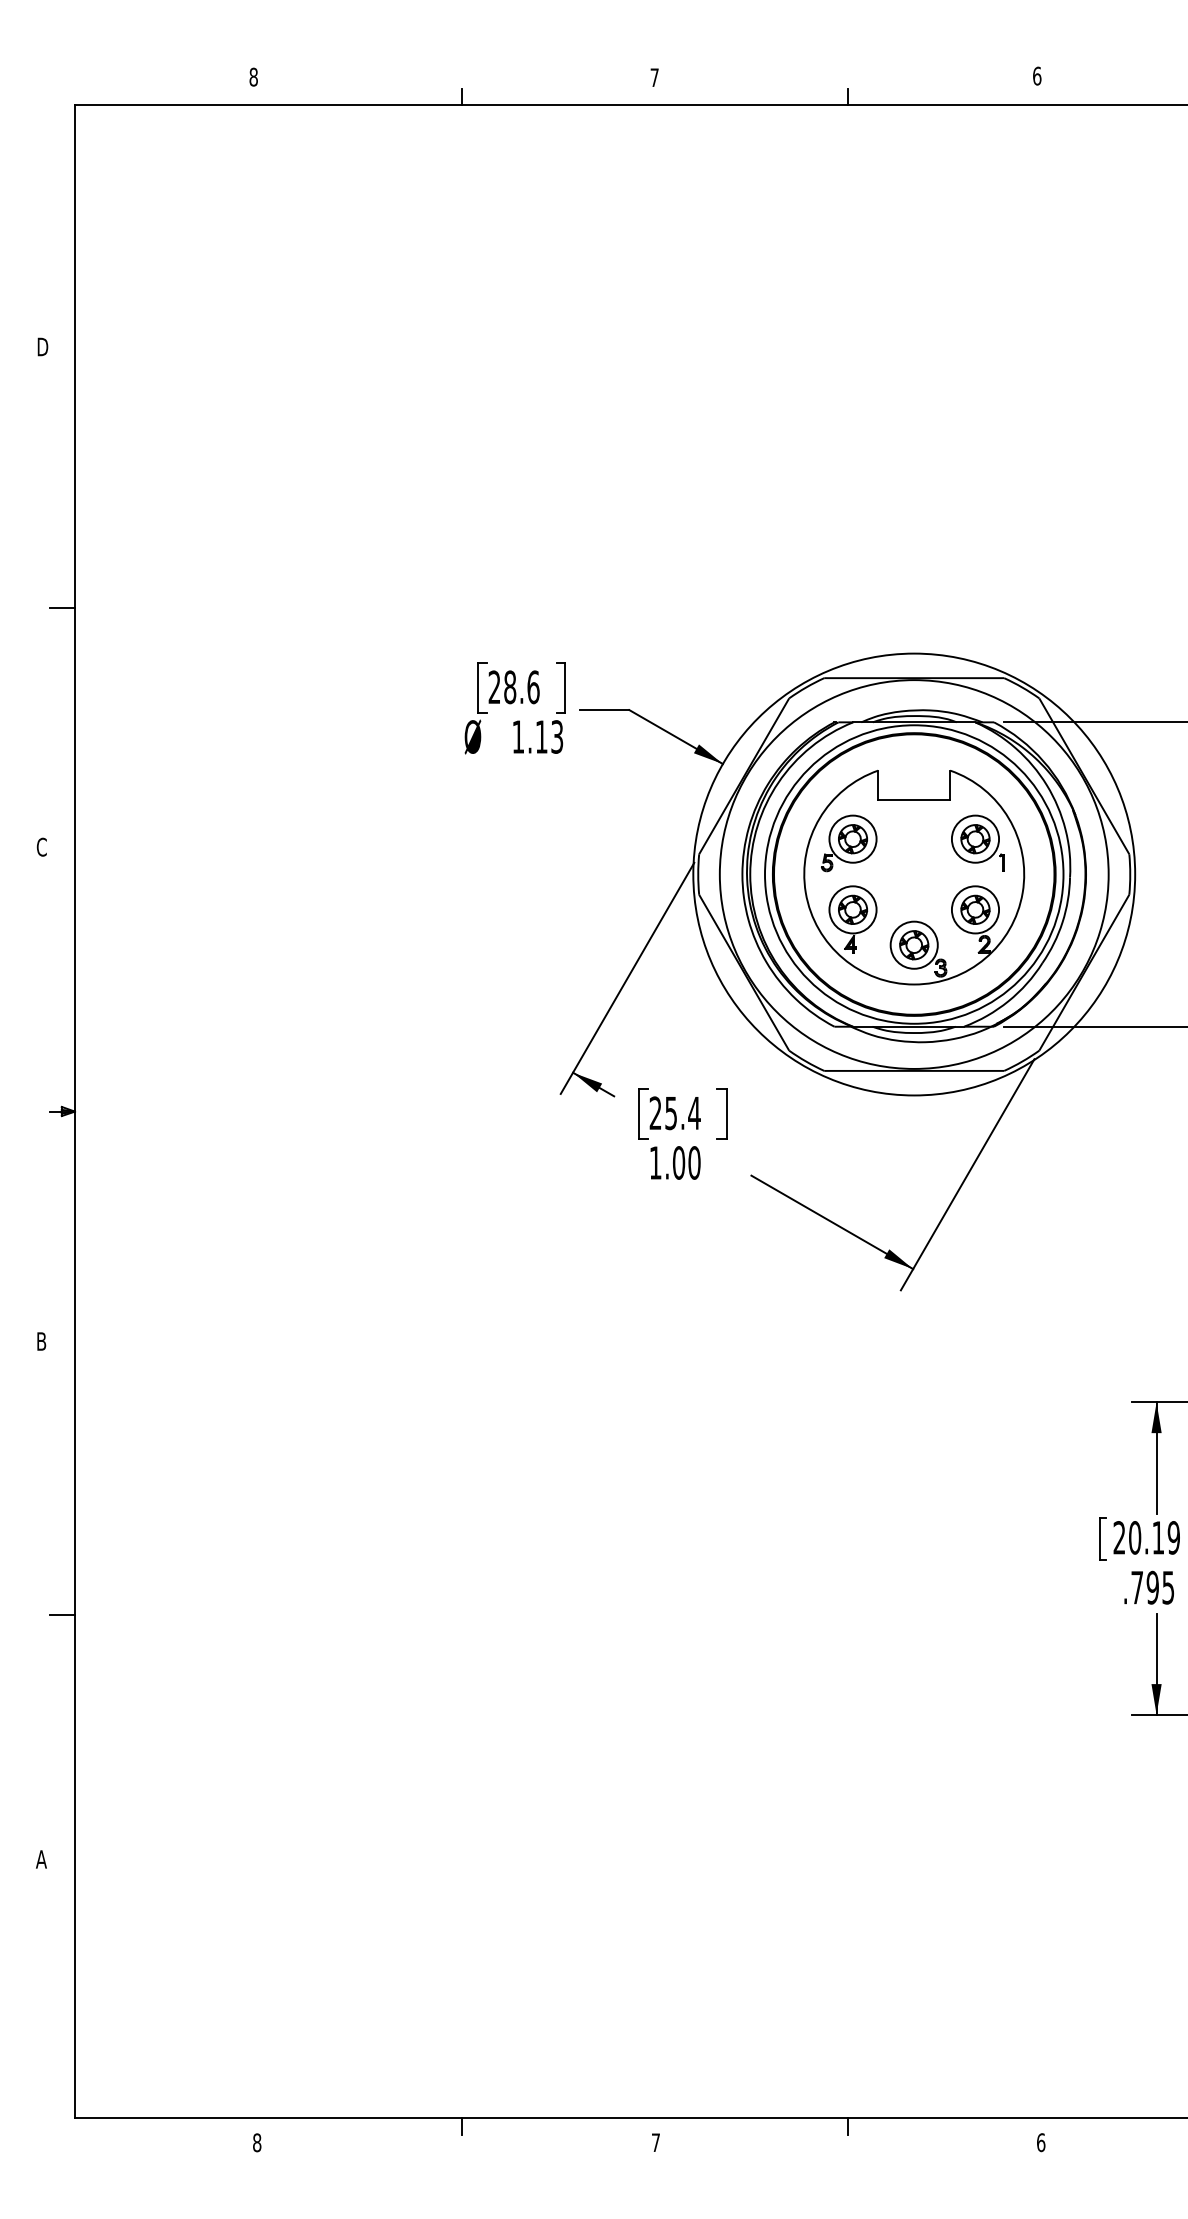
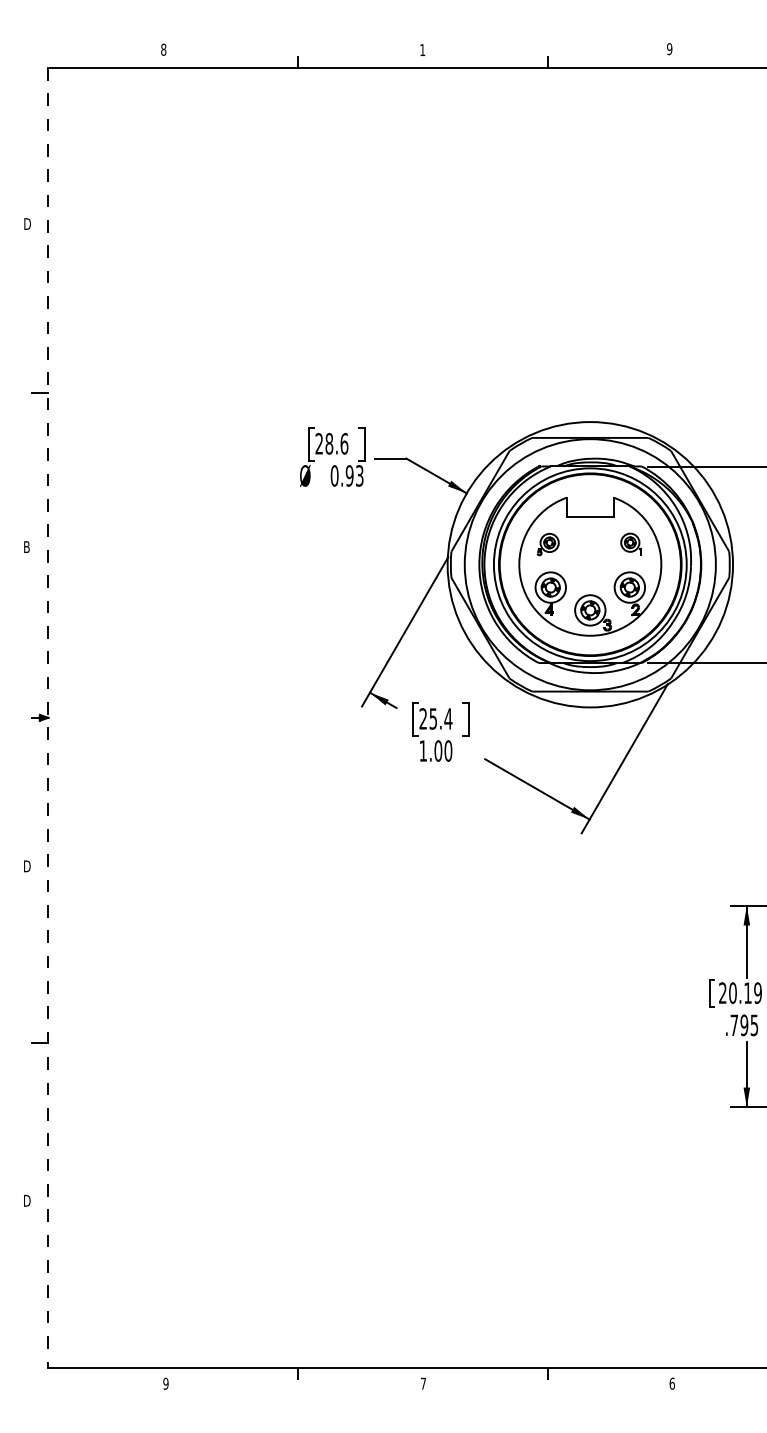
text: (654, 76) -> (422, 49), 7 -> 1
text: (1036, 76) -> (669, 49), 6 -> 9
text: (528, 736) -> (341, 475), 1.13 -> 0.93
part: (976, 841) -> (630, 543), size x0.6
part: (847, 843) -> (547, 544), size x0.6
text: (41, 847) -> (26, 547), C -> B
line: (75, 1111) -> (48, 717), solid -> dashed
text: (42, 1341) -> (27, 866), B -> D
text: (41, 1858) -> (26, 1200), A -> D
text: (256, 2142) -> (165, 1383), 8 -> 9

